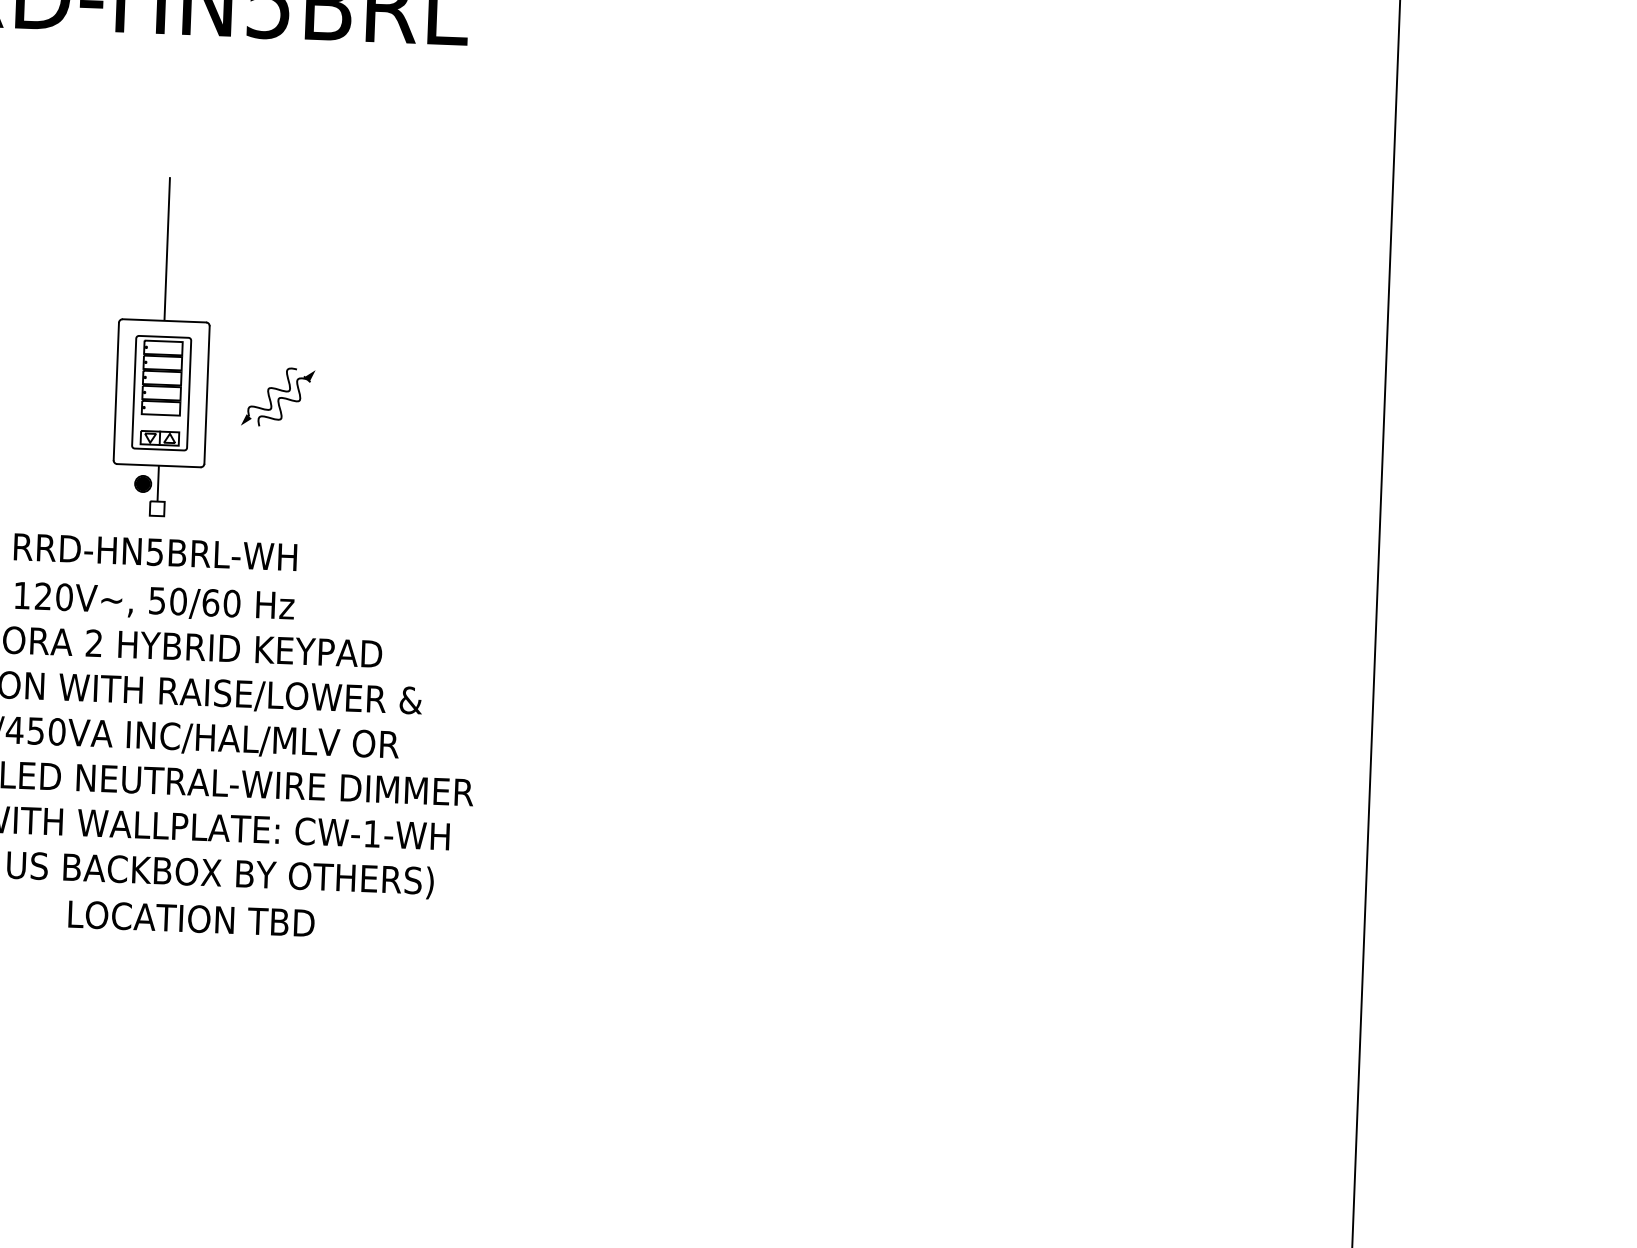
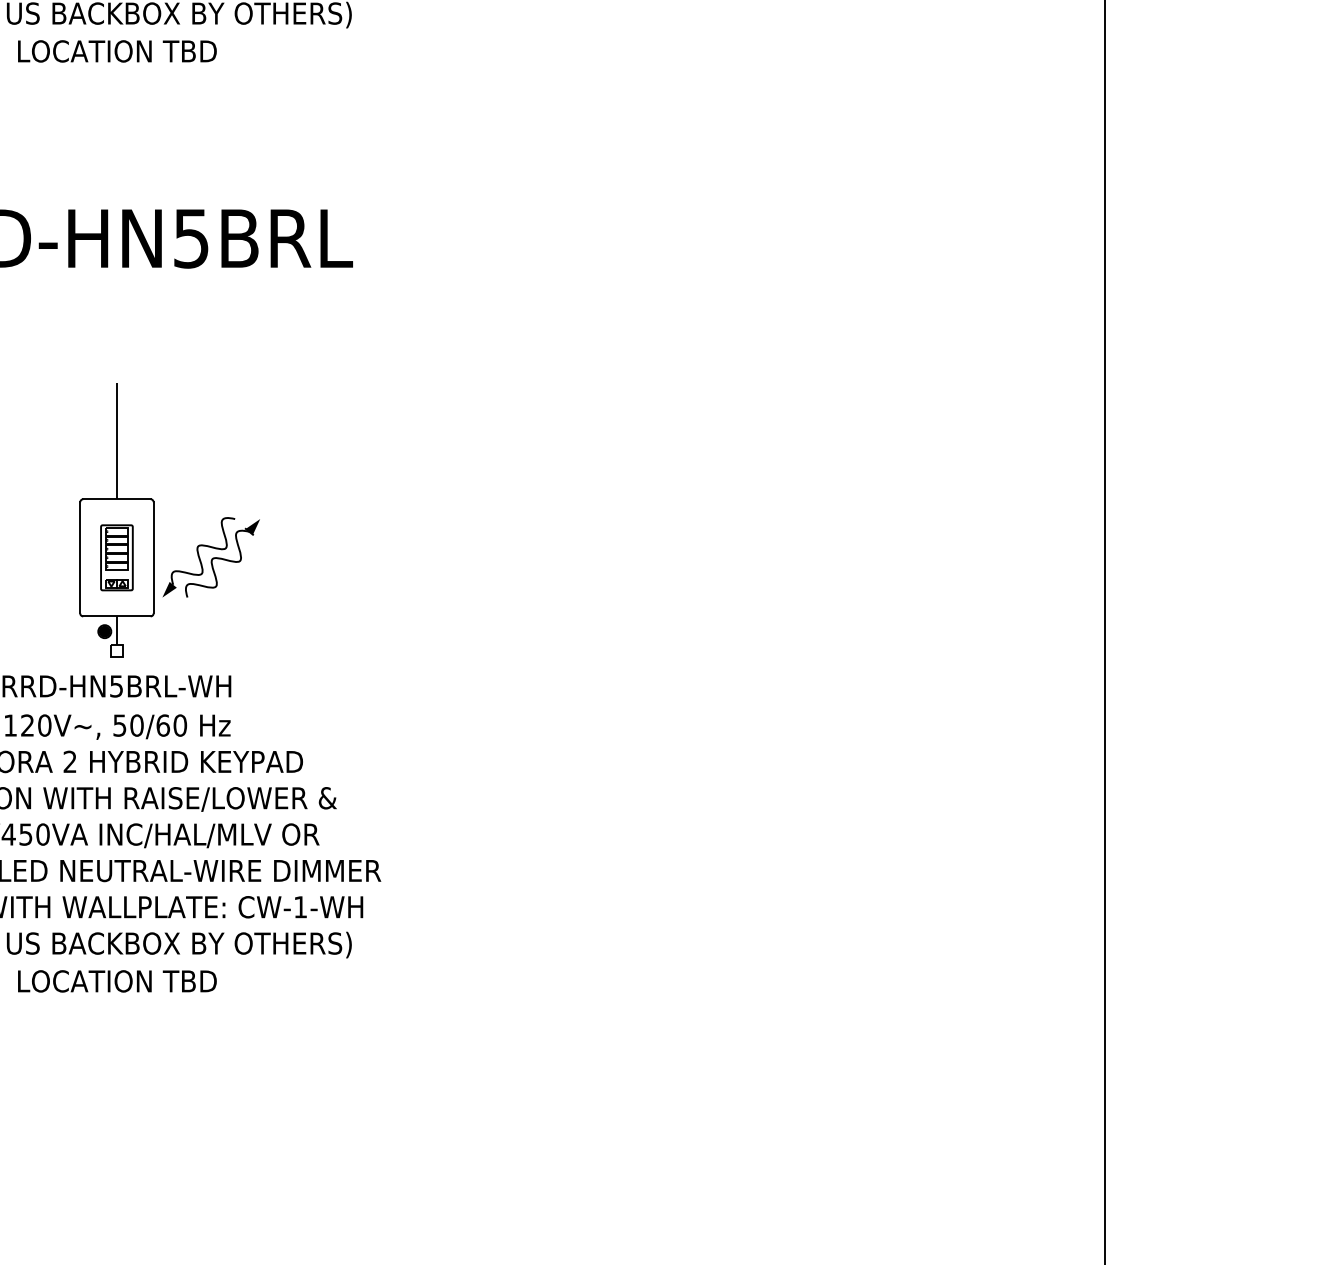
part: (161, 392) -> (116, 557), size x0.71
part: (277, 397) -> (210, 557), size x1.67
text: (191, 918) -> (117, 981), moved

